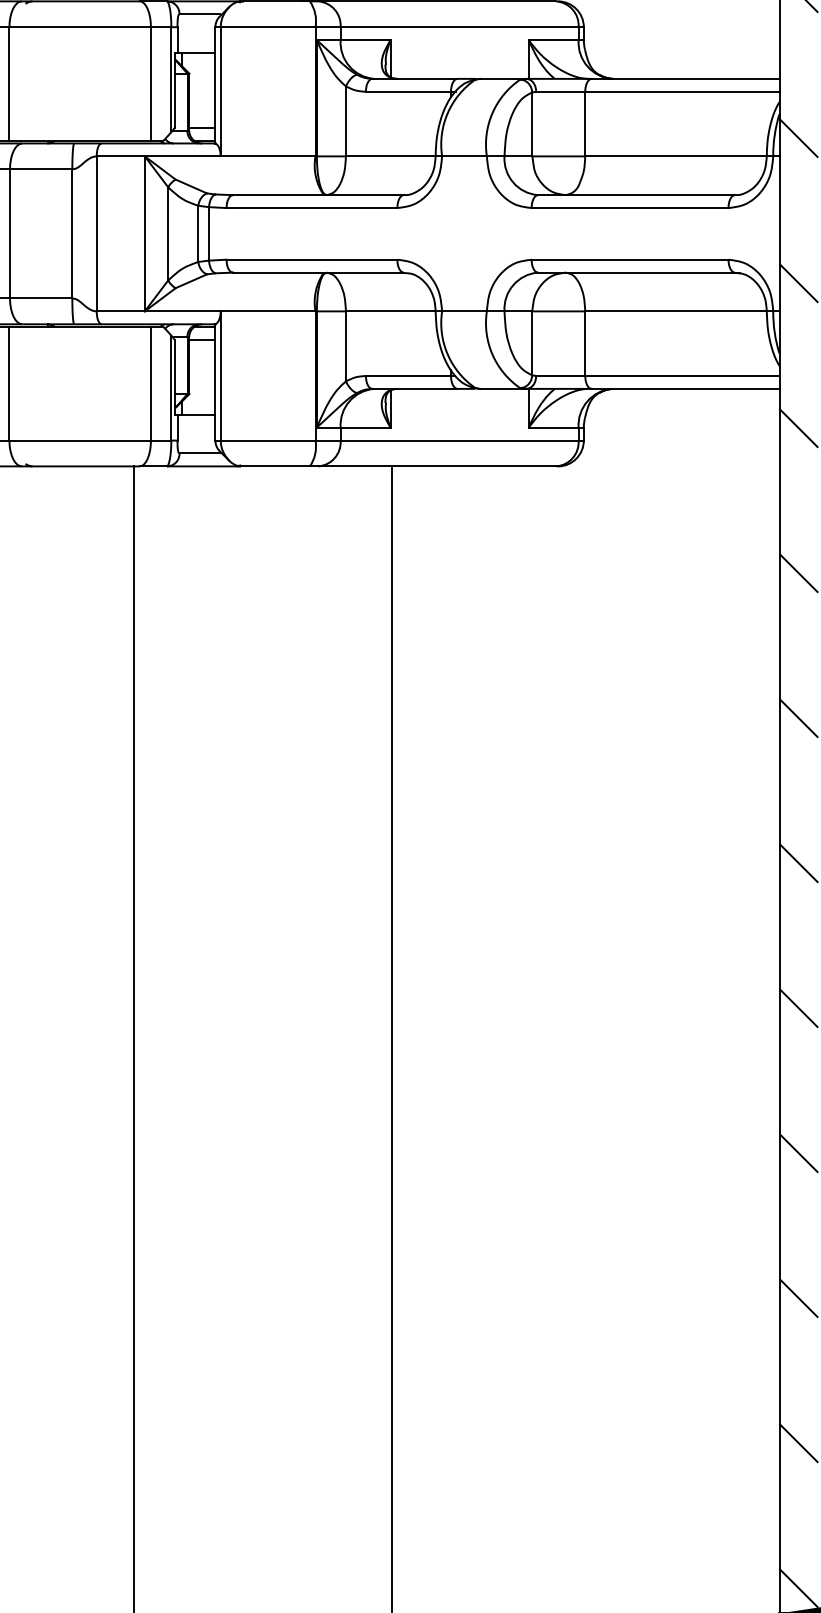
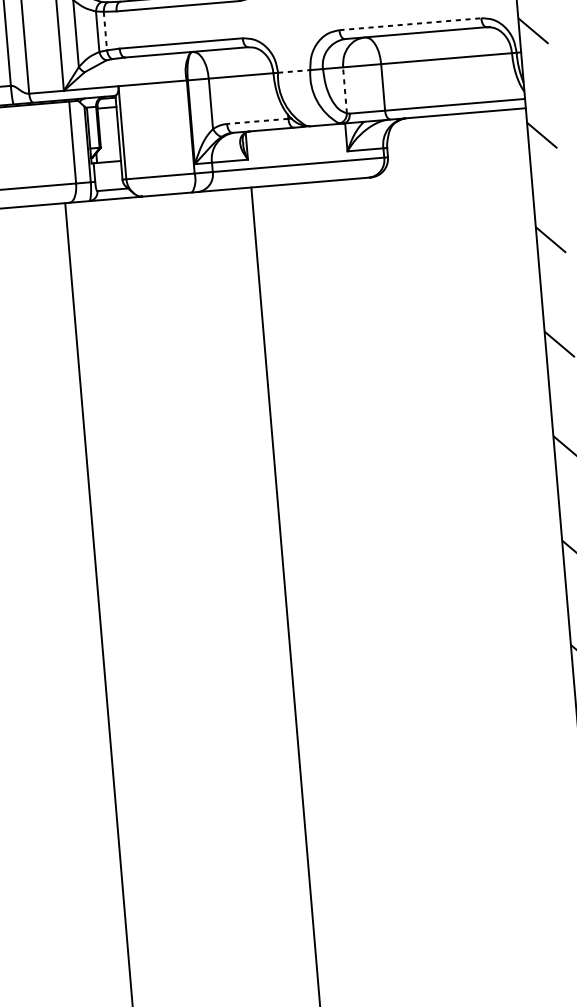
line: (208, 233) -> (105, 30), solid -> dashed
line: (630, 259) -> (410, 24), solid -> dashed
line: (465, 311) -> (294, 71), solid -> dashed
line: (532, 343) -> (345, 90), solid -> dashed
line: (408, 375) -> (257, 121), solid -> dashed

